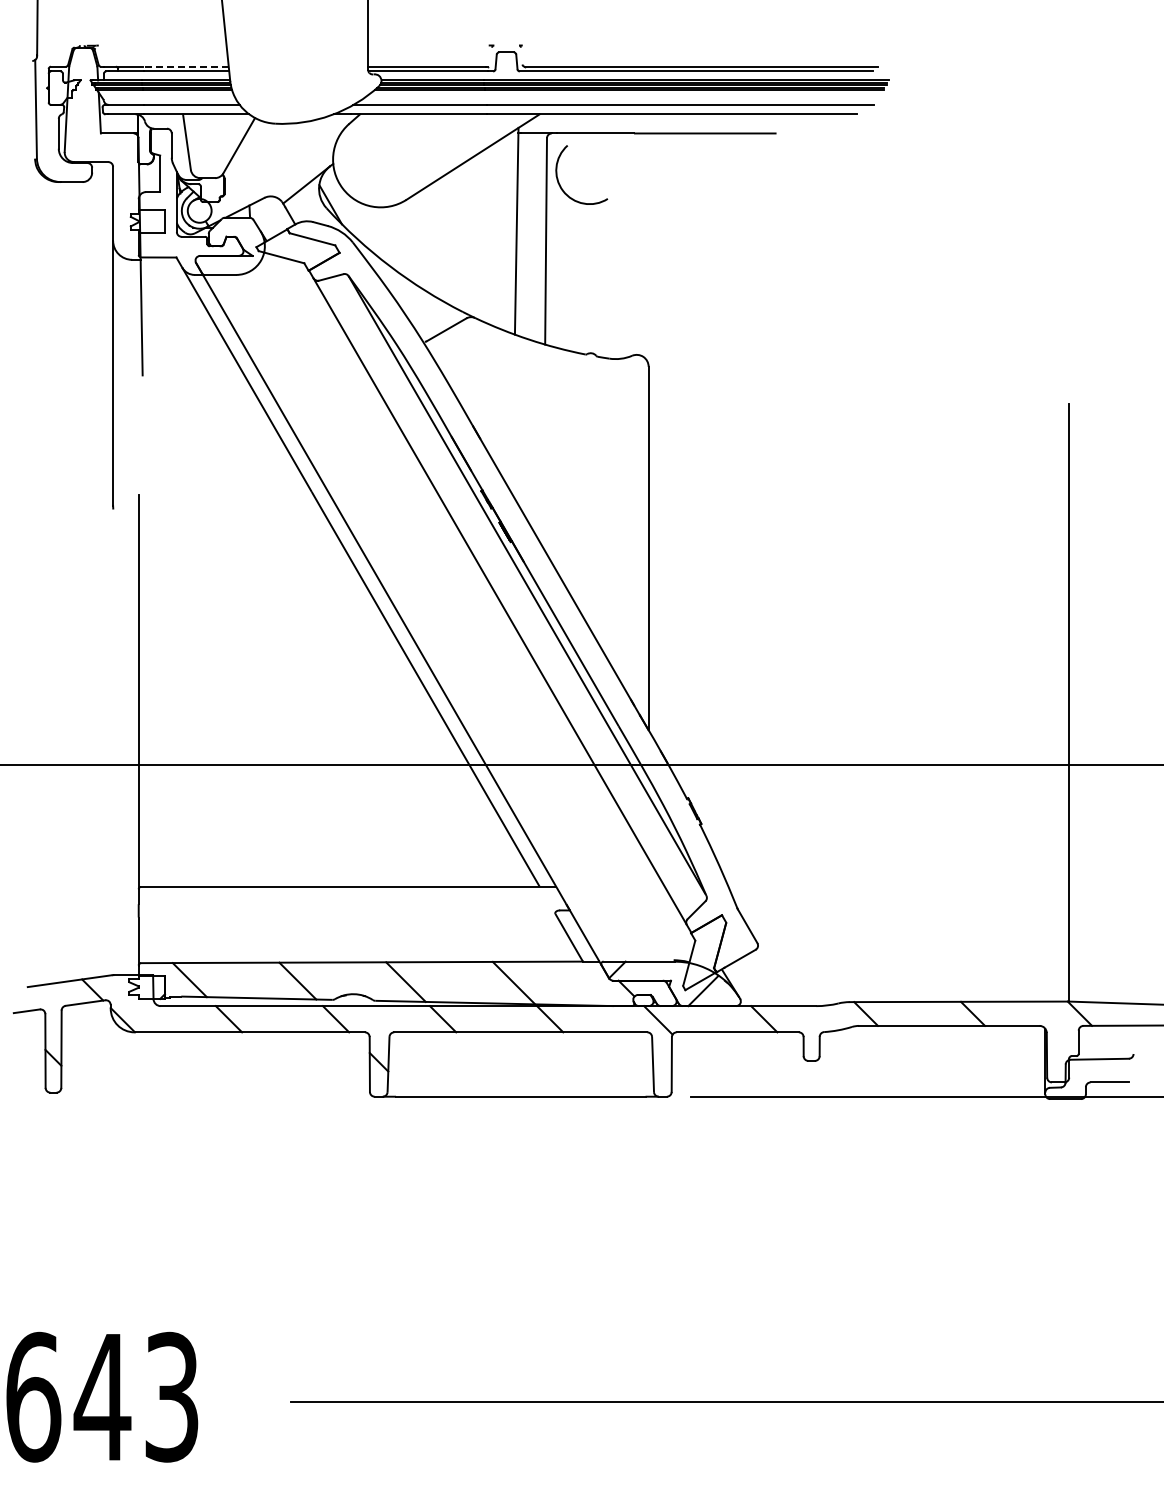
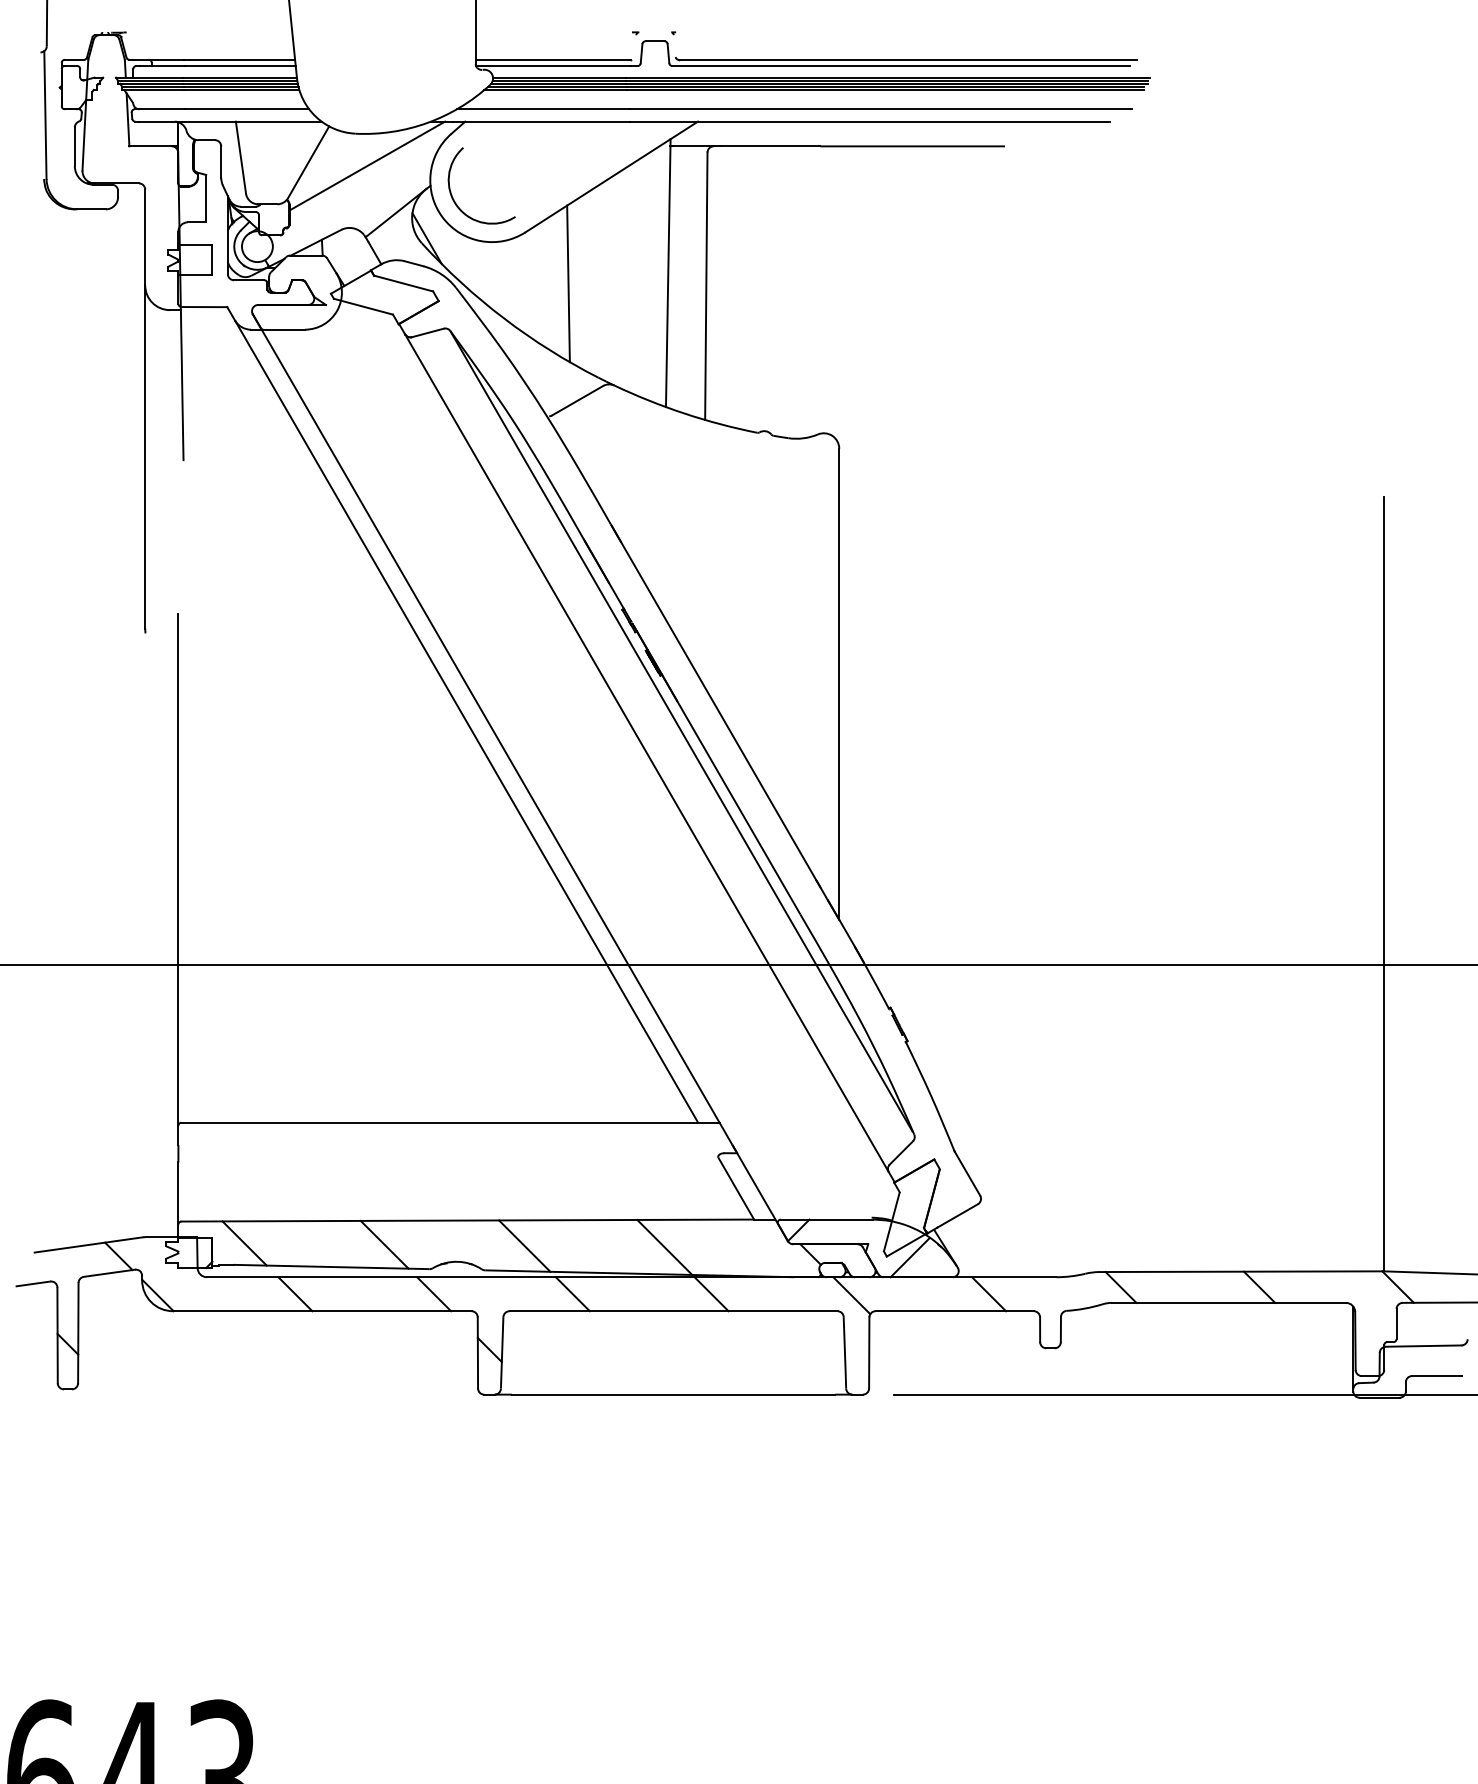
line: (185, 66) -> (239, 59), dashed -> solid
line: (284, 148) -> (367, 165), added
arc: (560, 184) -> (454, 198), moved
line: (439, 239) -> (568, 283), added

